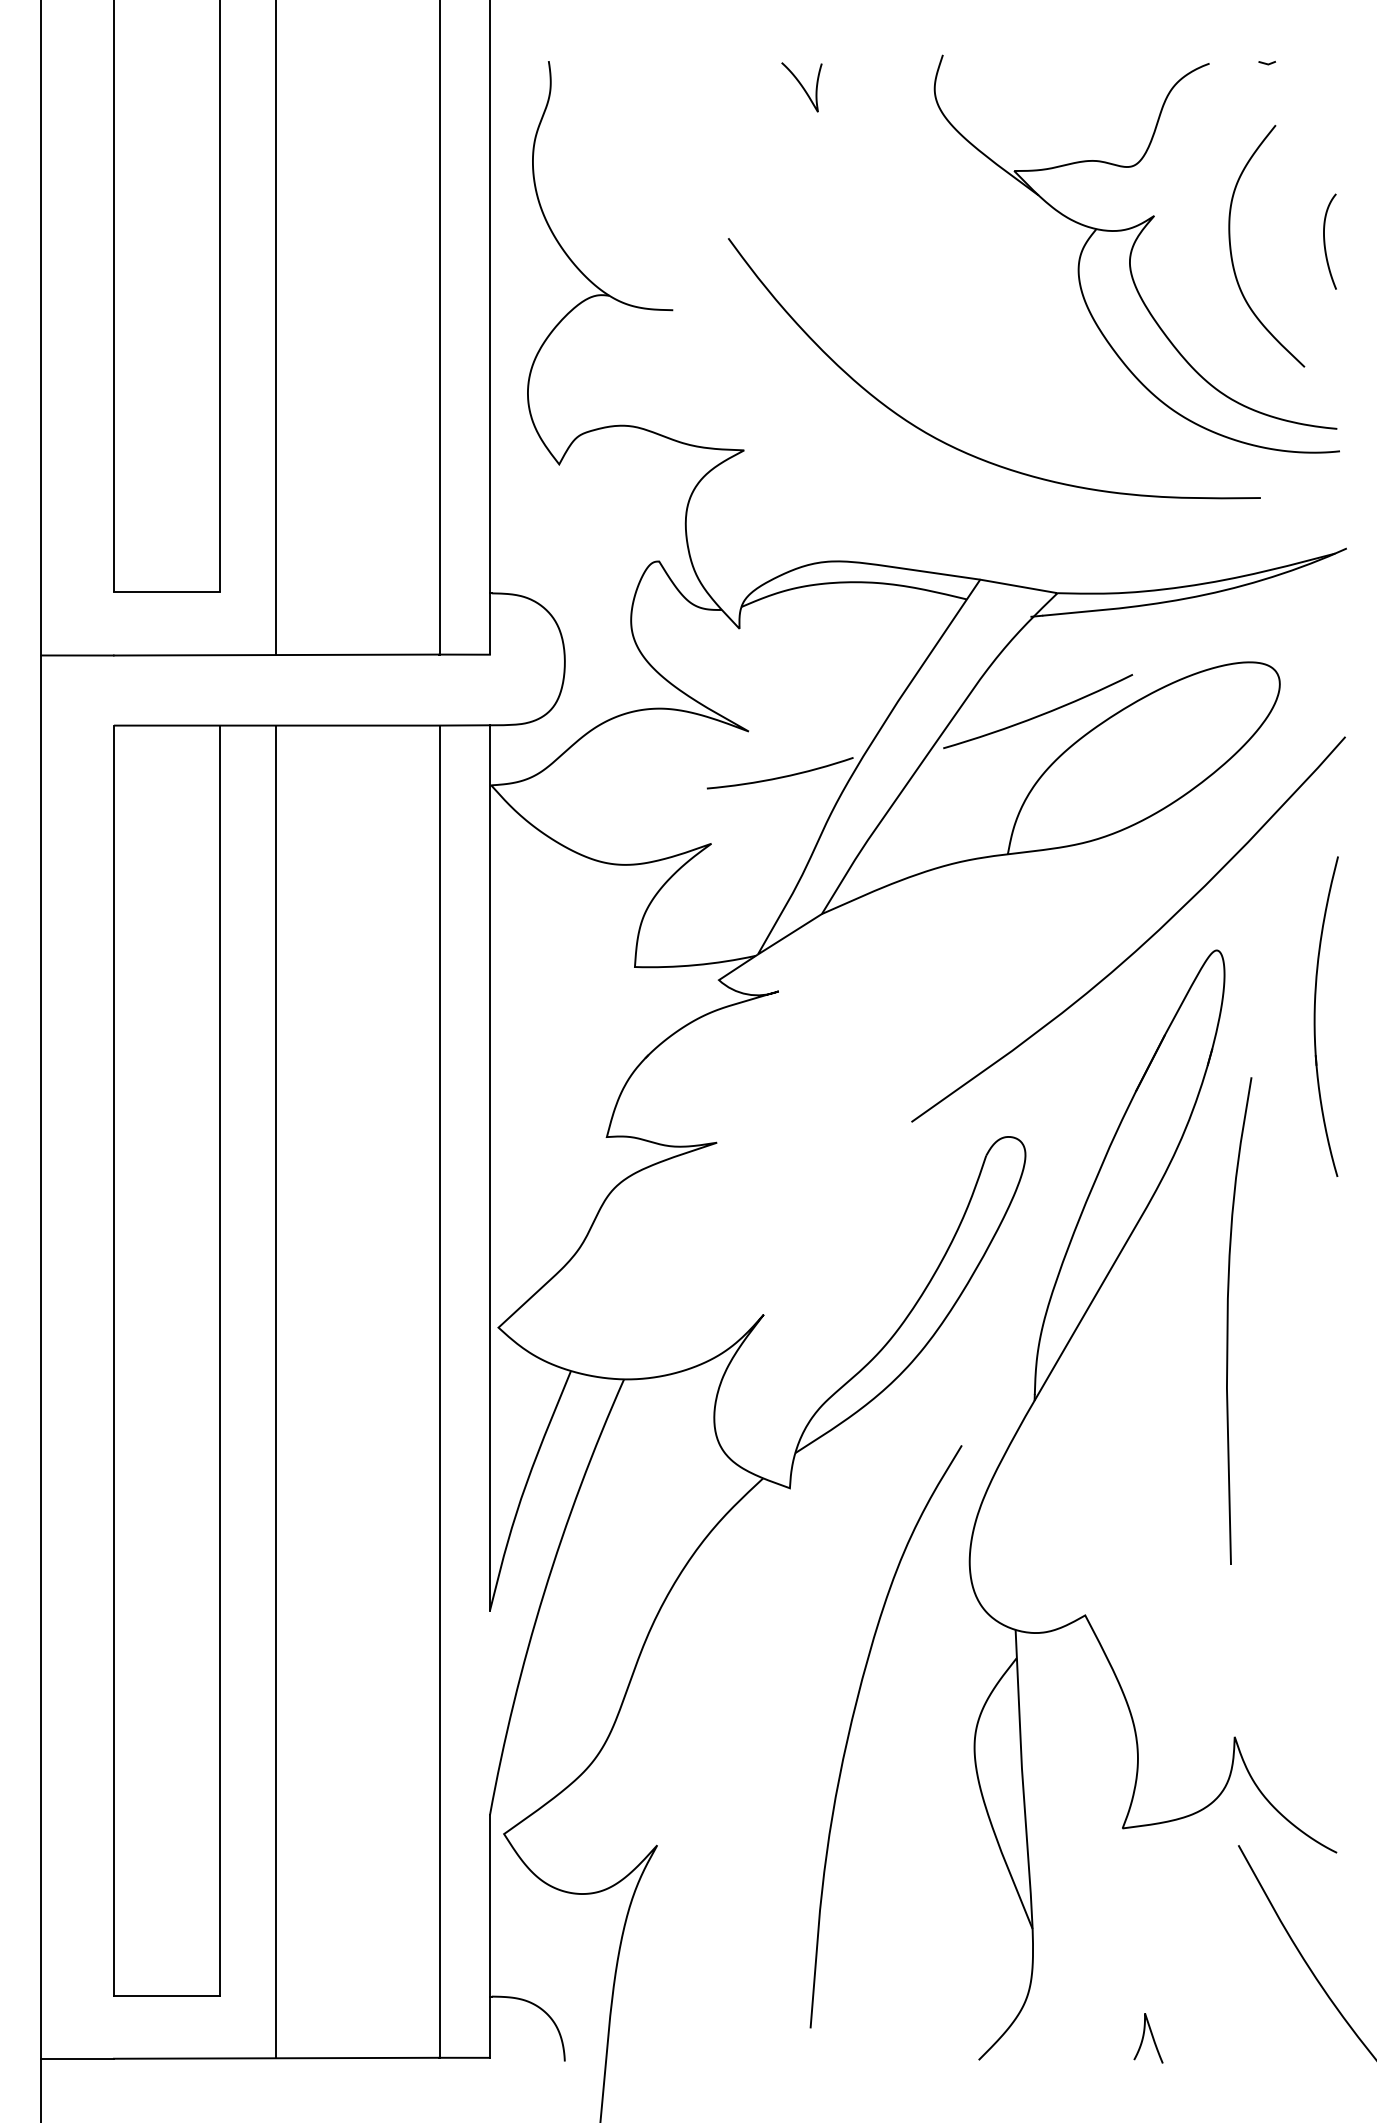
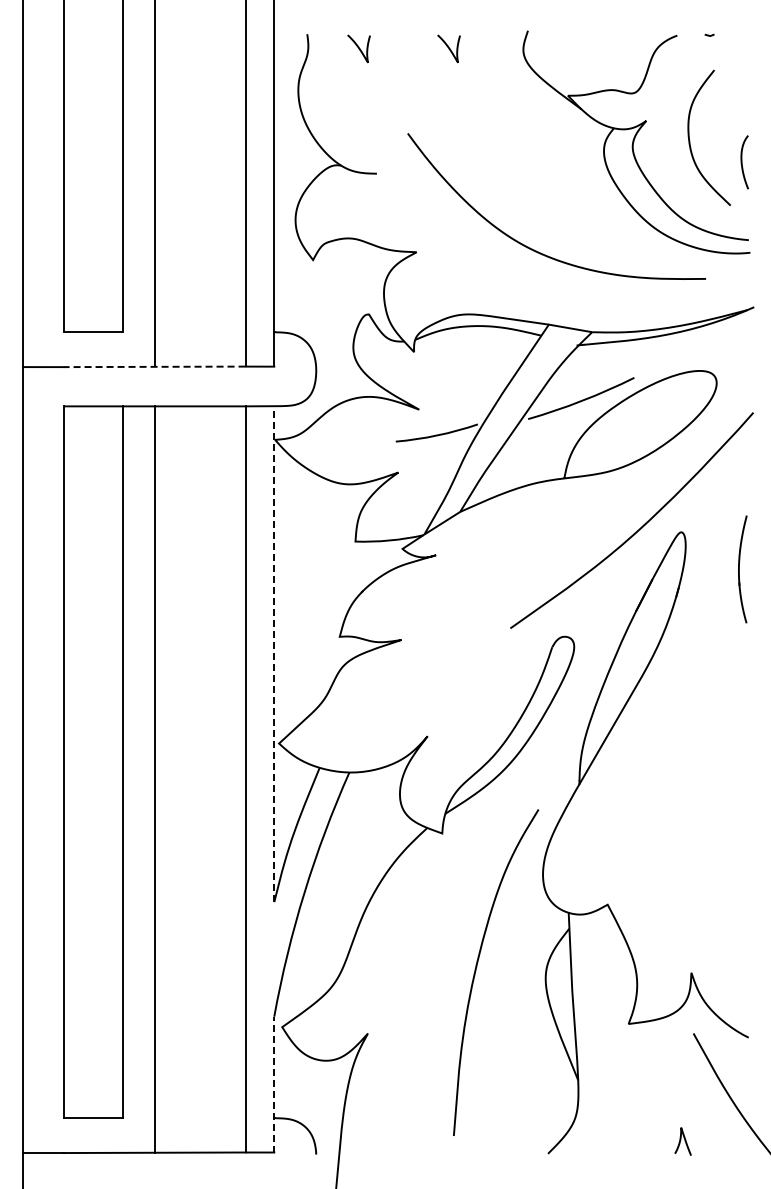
curve: (640, 86) -> (358, 48), added
curve: (1325, 241) -> (742, 162), moved
line: (276, 654) -> (154, 366), solid -> dashed
part: (1325, 1016) -> (742, 569), size x0.6
line: (490, 1168) -> (274, 654), solid -> dashed
curve: (1229, 1320) -> (688, 739), removed
line: (490, 1936) -> (274, 1084), solid -> dashed
curve: (1145, 2036) -> (681, 1140), moved

